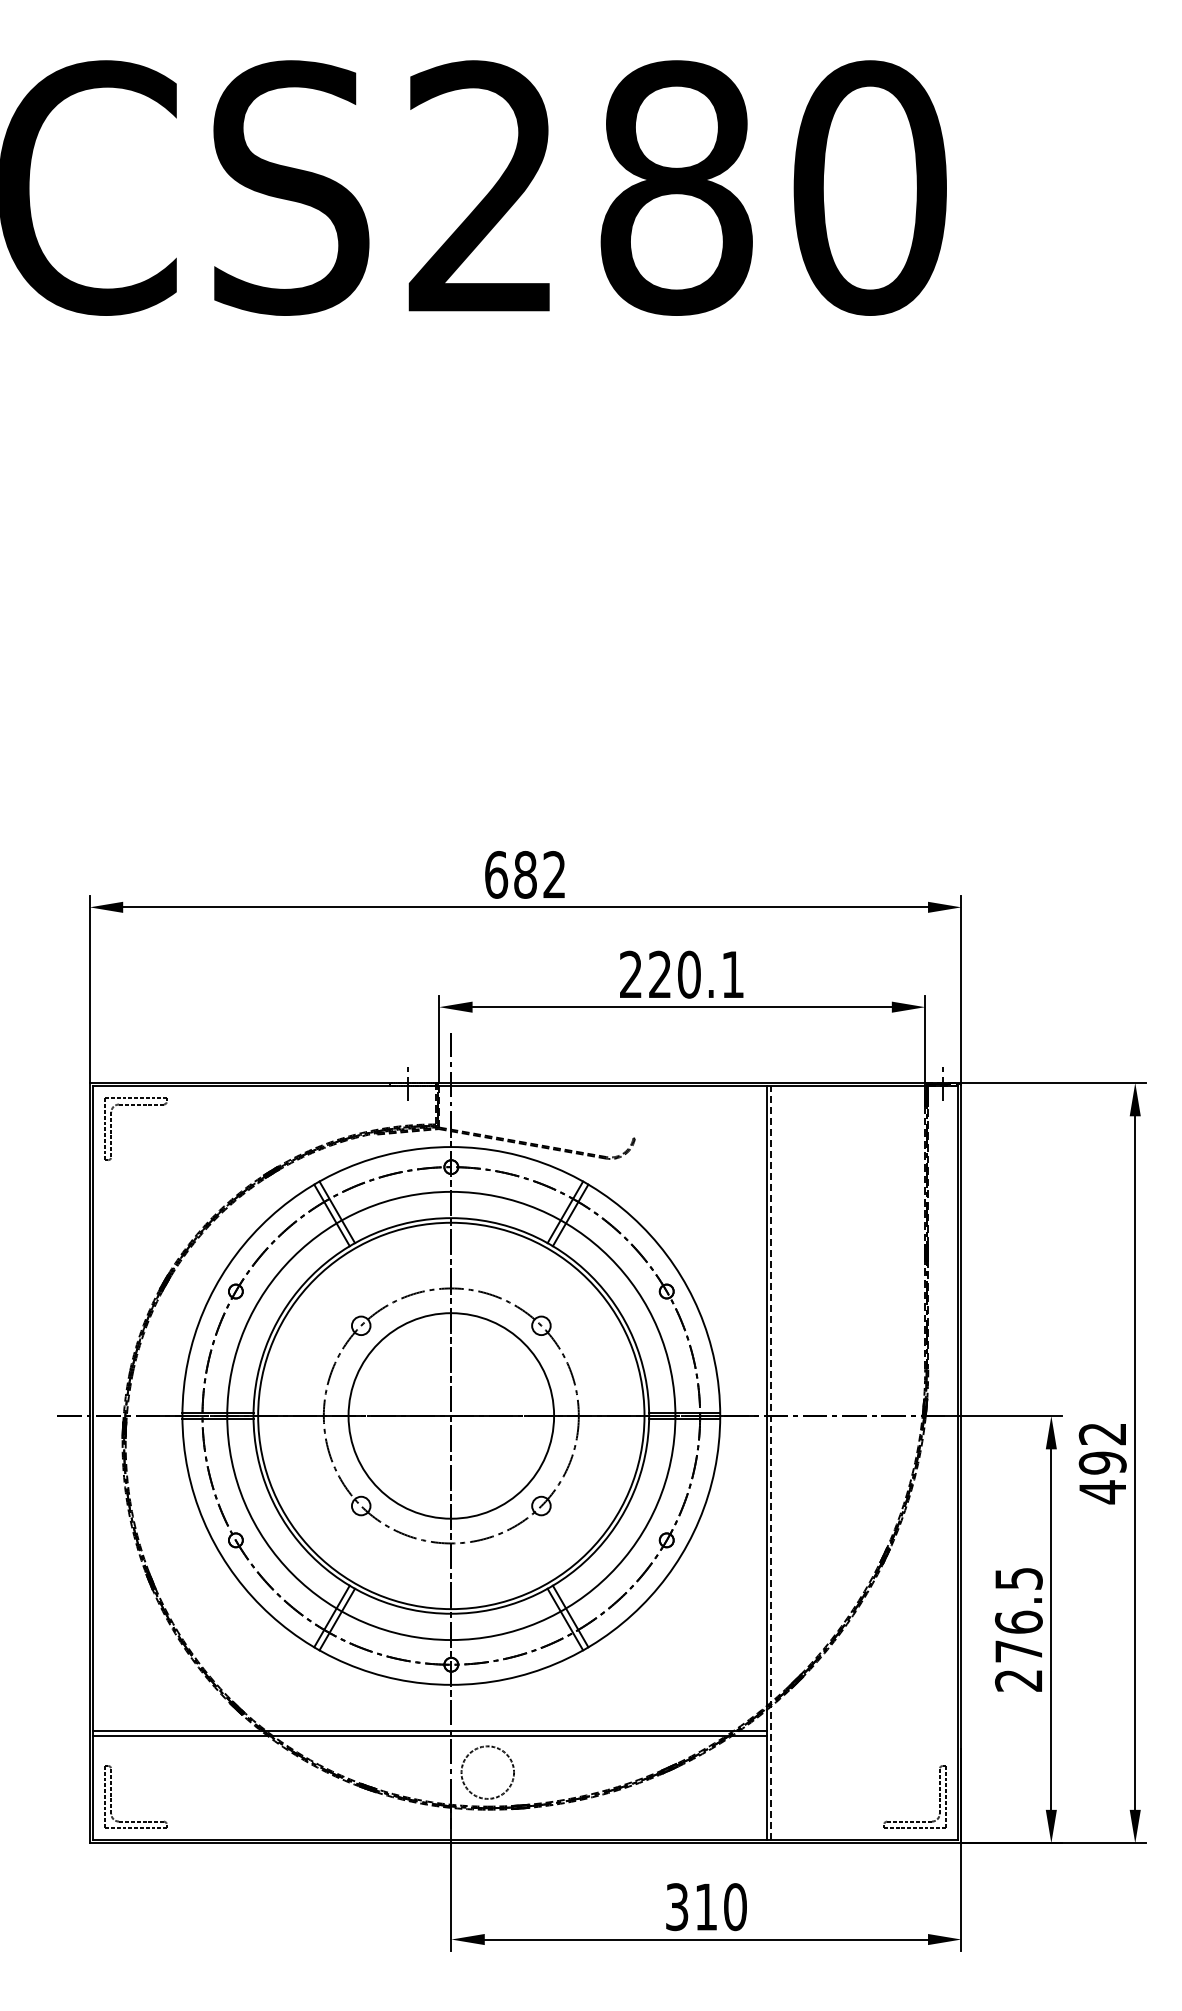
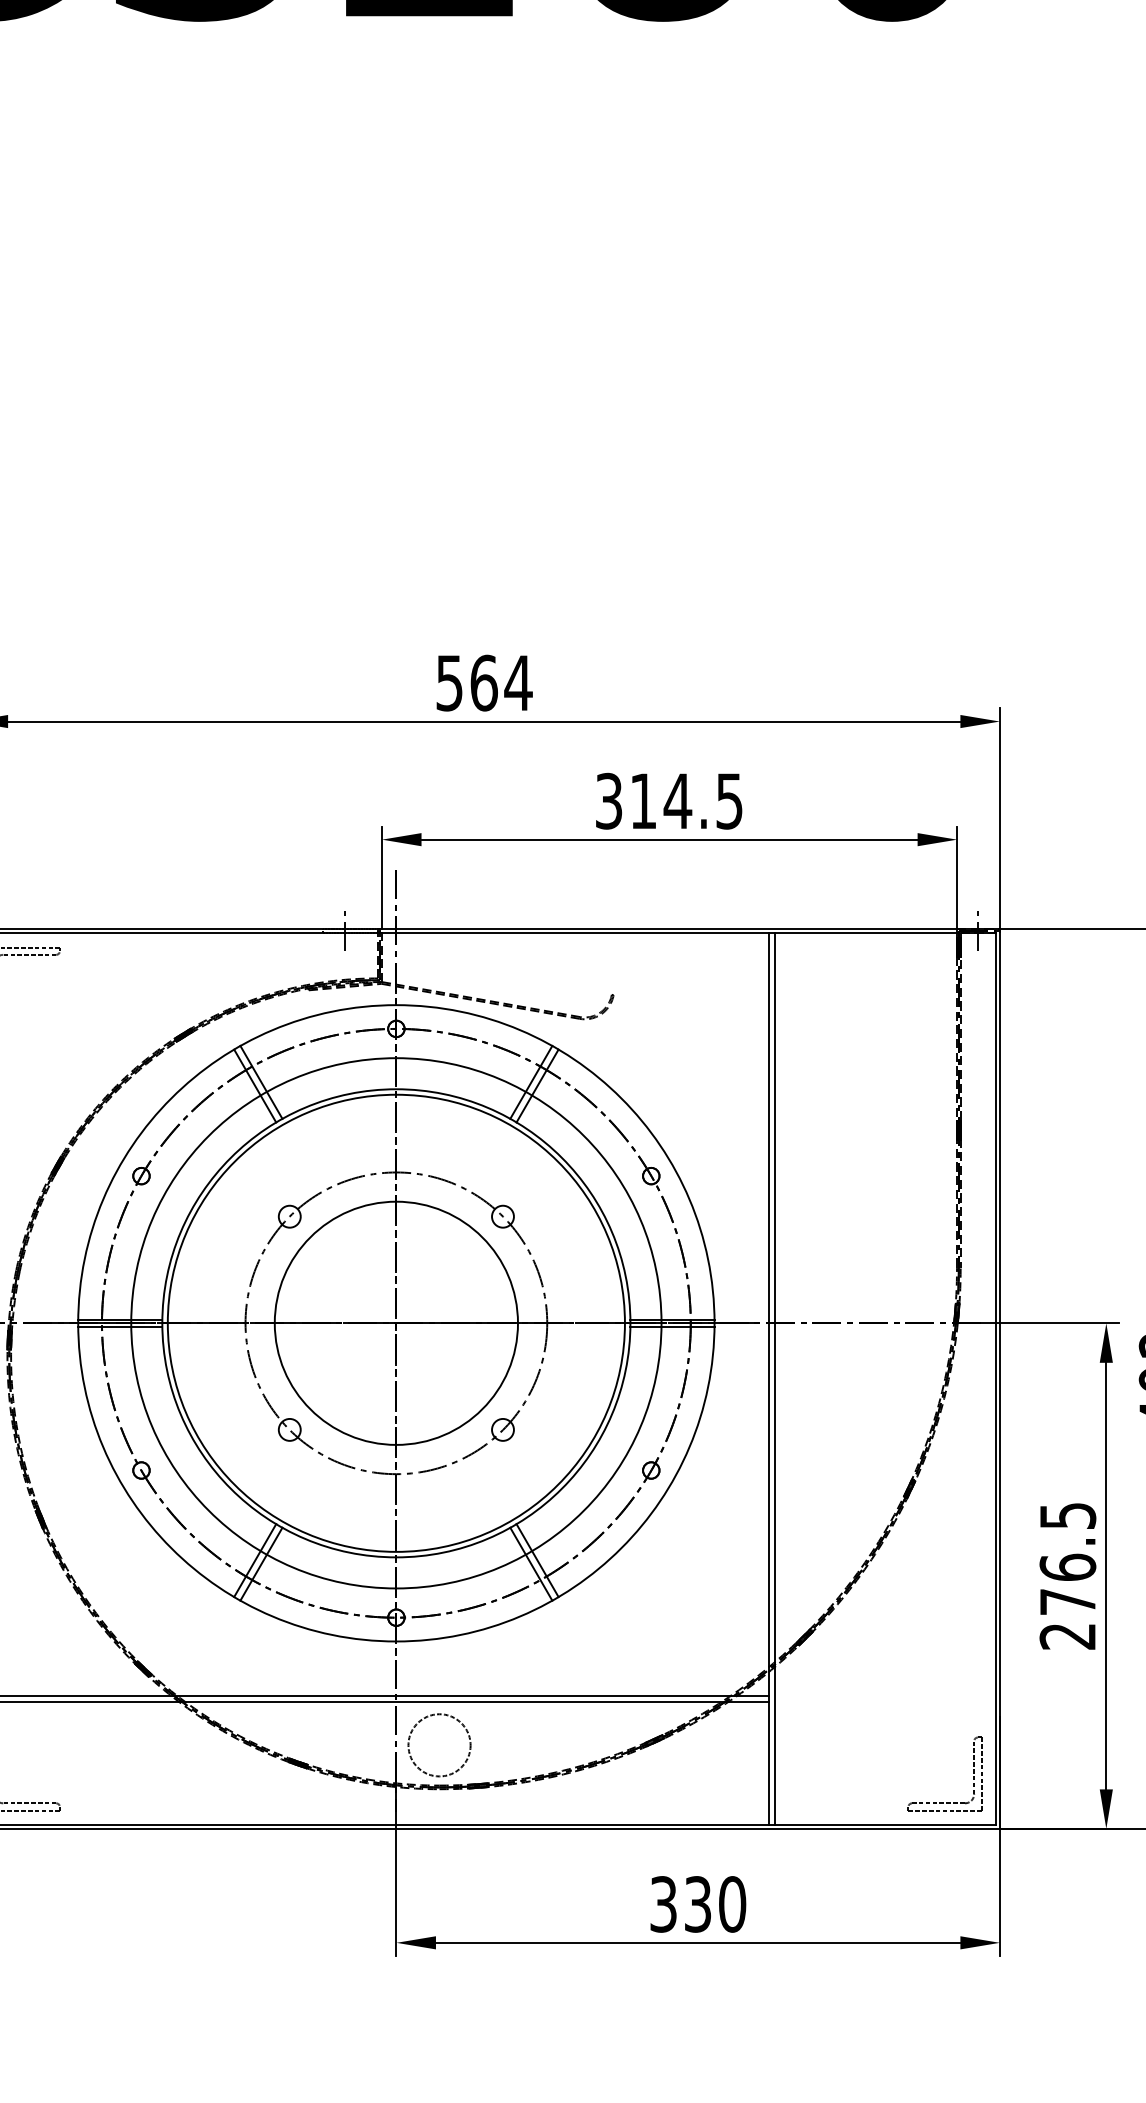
text: (525, 874) -> (484, 682), 682 -> 564
text: (681, 974) -> (668, 800), 220.1 -> 314.5
line: (771, 1462) -> (775, 1378), dashed -> solid
text: (706, 1907) -> (698, 1904), 310 -> 330

